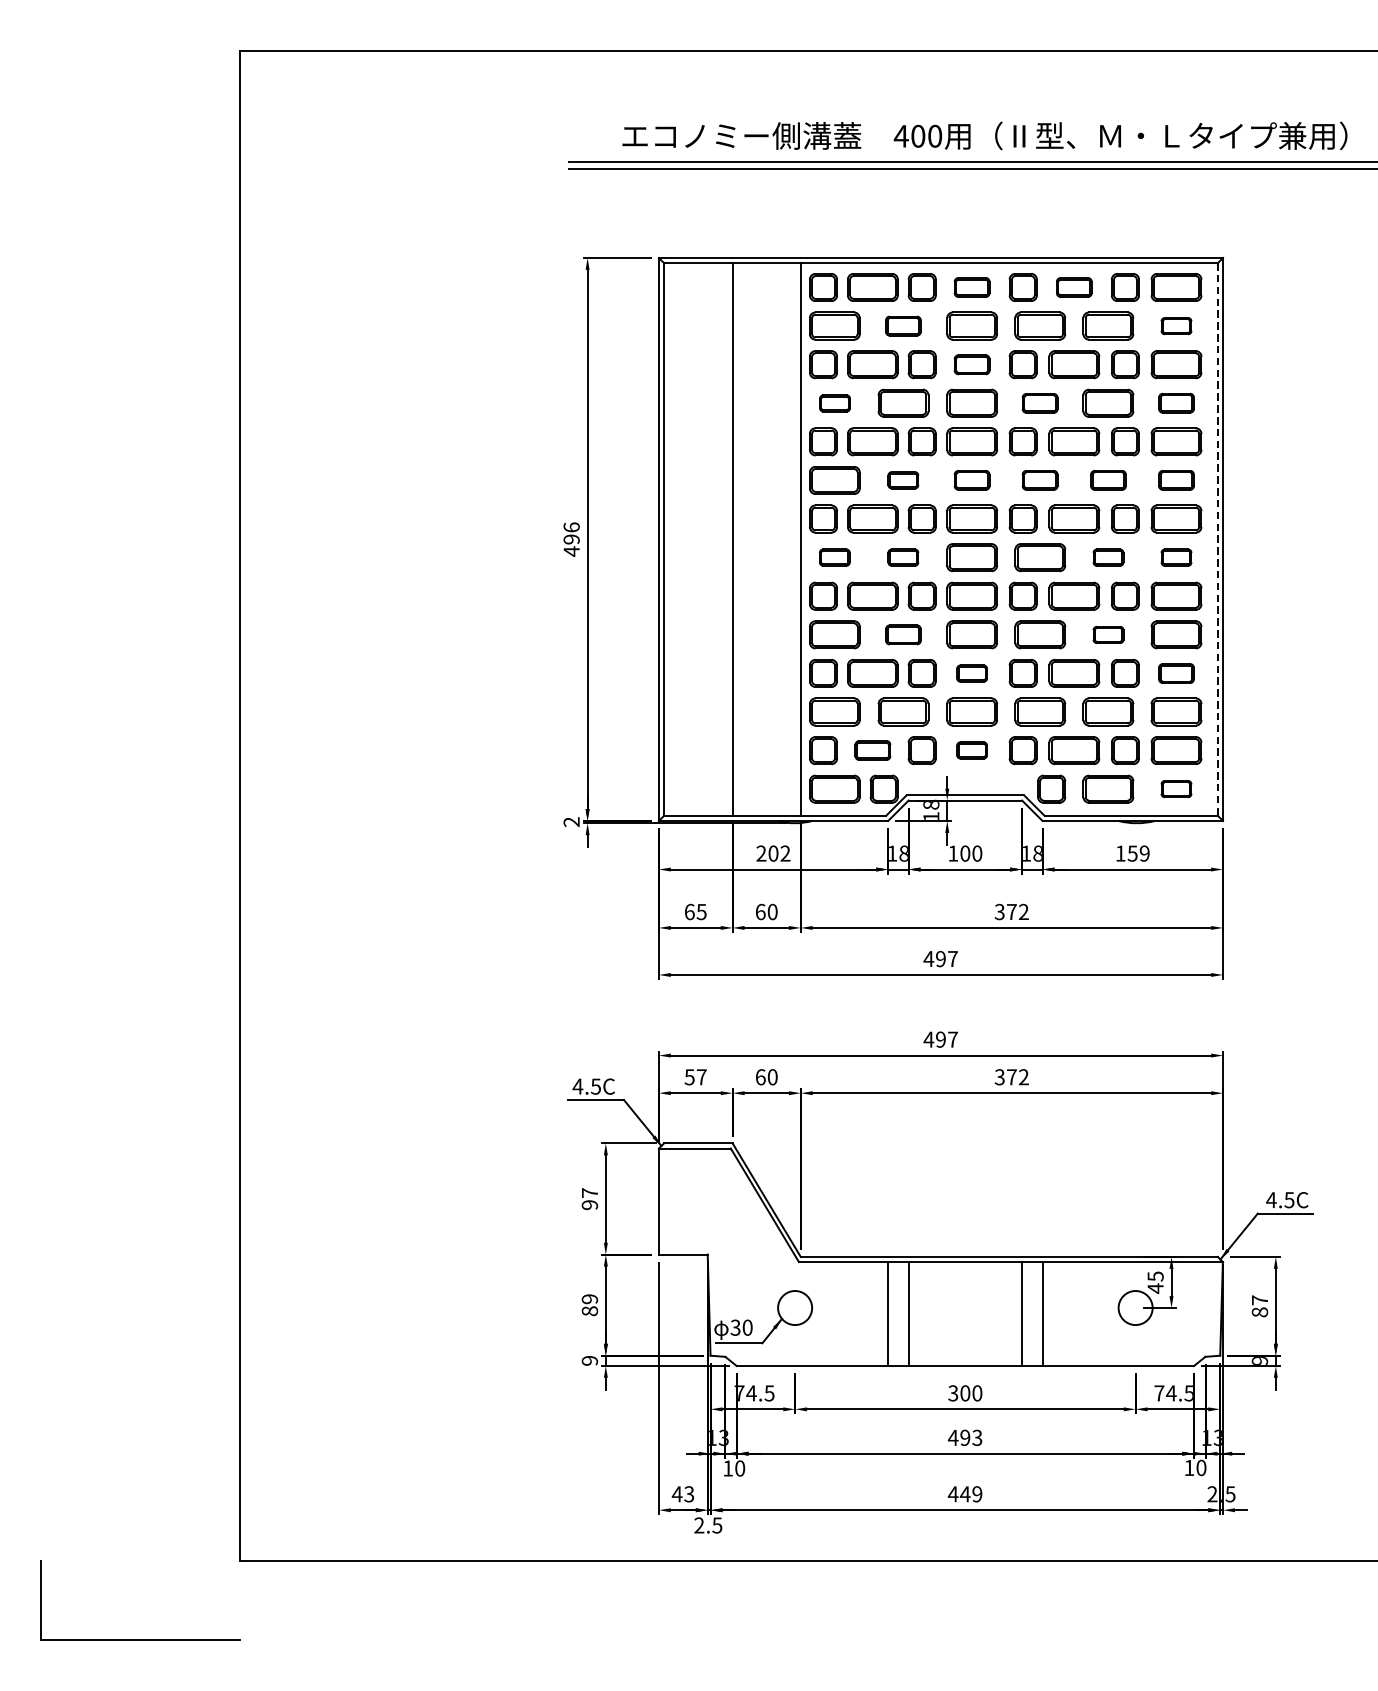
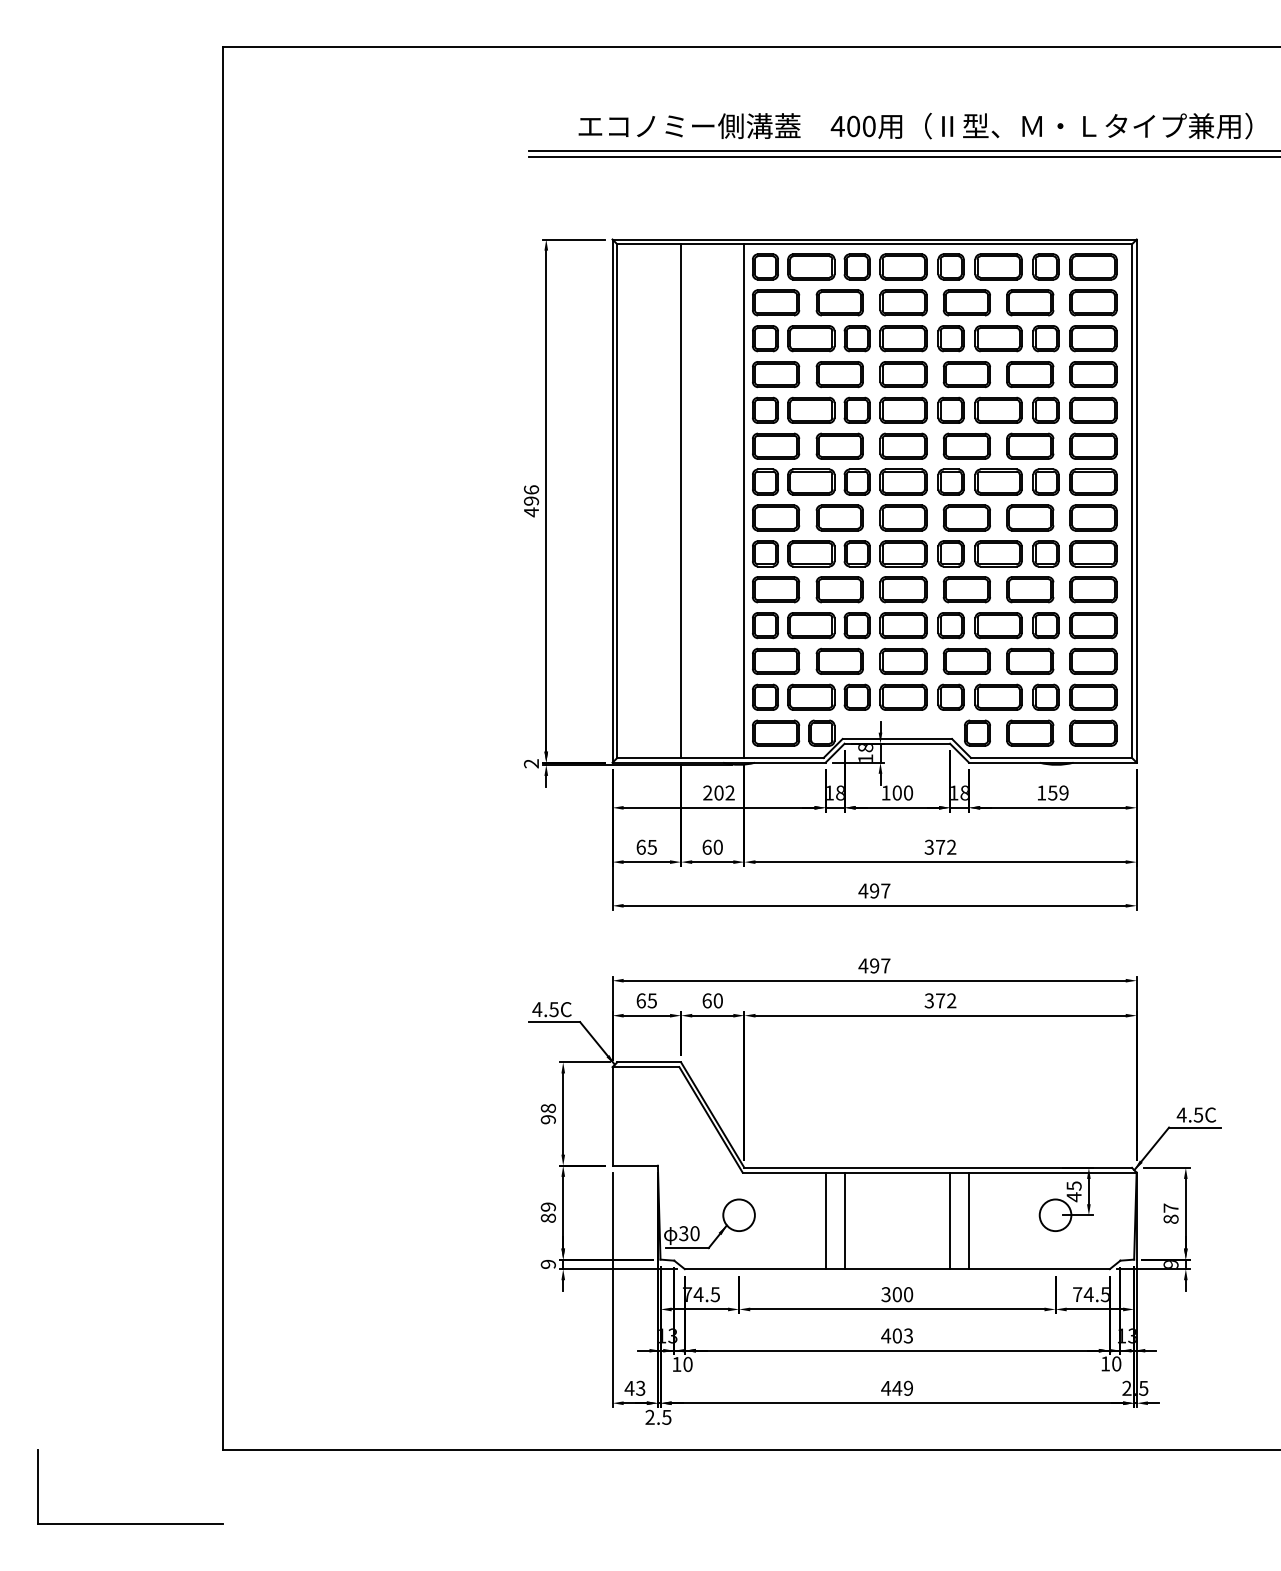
part: (972, 287) -> (903, 266), size x1.43
part: (1074, 287) -> (998, 266), size x1.43
part: (903, 325) -> (839, 302), size x1.43
part: (1176, 325) -> (1093, 302), size x1.67
part: (972, 364) -> (903, 338), size x1.43
part: (835, 403) -> (776, 374), size x1.67
part: (1039, 403) -> (966, 374), size x1.43
part: (1176, 403) -> (1093, 374), size x1.43
part: (903, 479) -> (839, 445), size x1.67
part: (972, 479) -> (903, 445), size x1.43
part: (1039, 479) -> (966, 445), size x1.43
part: (1108, 479) -> (1030, 445), size x1.43
part: (1176, 479) -> (1093, 445), size x1.43
line: (1218, 539) -> (1132, 501), dashed -> solid
part: (834, 557) -> (775, 517), size x1.67
part: (903, 557) -> (839, 517), size x1.67
part: (1108, 557) -> (1030, 517), size x1.67
part: (1176, 557) -> (1093, 517), size x1.67
part: (903, 634) -> (839, 589), size x1.43
part: (1108, 634) -> (1030, 589), size x1.67
part: (972, 673) -> (903, 625), size x1.67
part: (1176, 673) -> (1093, 625), size x1.43
part: (873, 749) -> (811, 696), size x1.43
part: (972, 749) -> (903, 696), size x1.67
part: (1176, 788) -> (1093, 732), size x1.67
text: (695, 1076) -> (646, 1000), 57 -> 65
text: (588, 1193) -> (547, 1108), 97 -> 98
text: (964, 1437) -> (896, 1335), 493 -> 403

